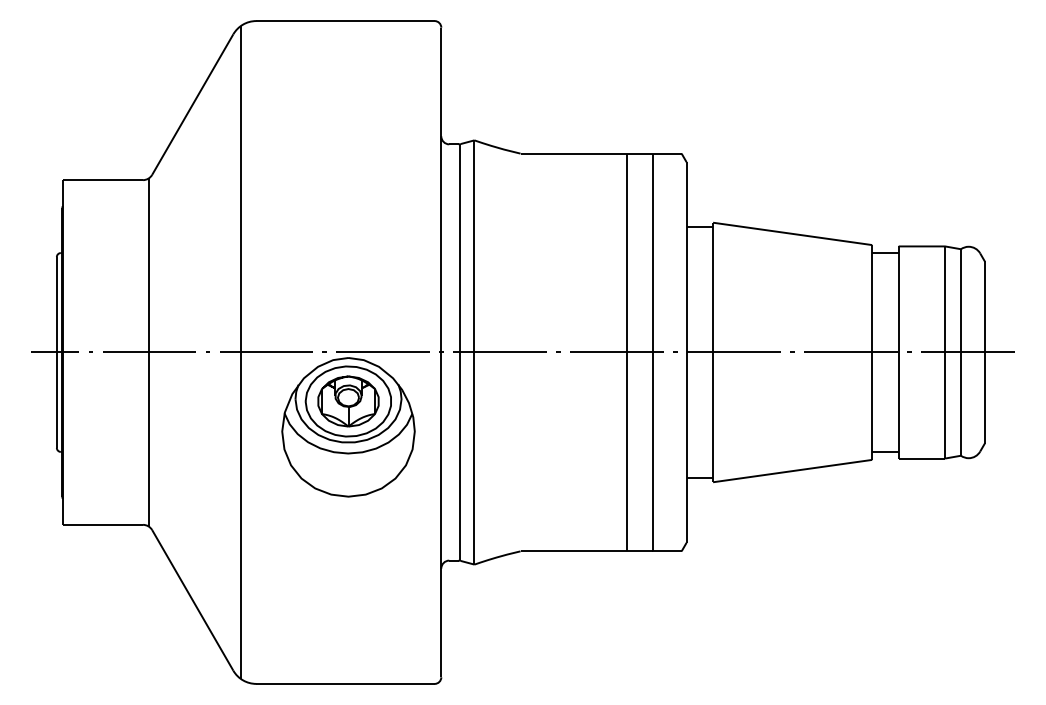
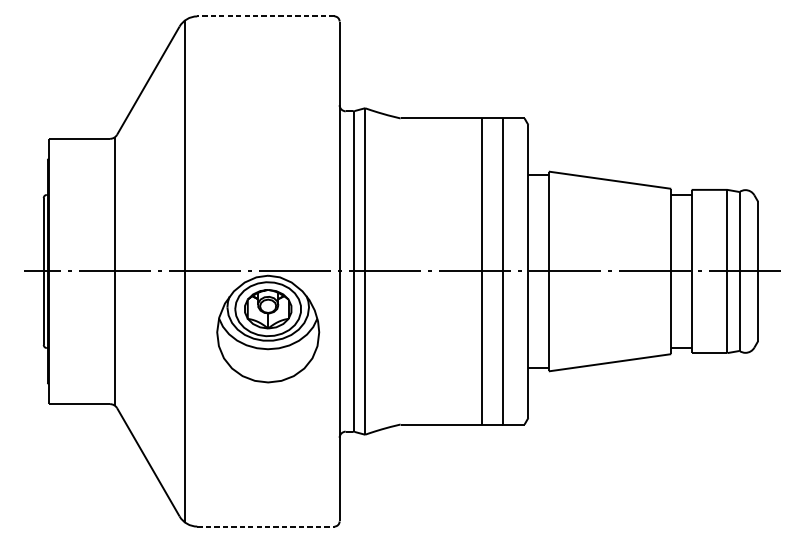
line: (345, 21) -> (265, 16), solid -> dashed
line: (346, 683) -> (266, 526), solid -> dashed

